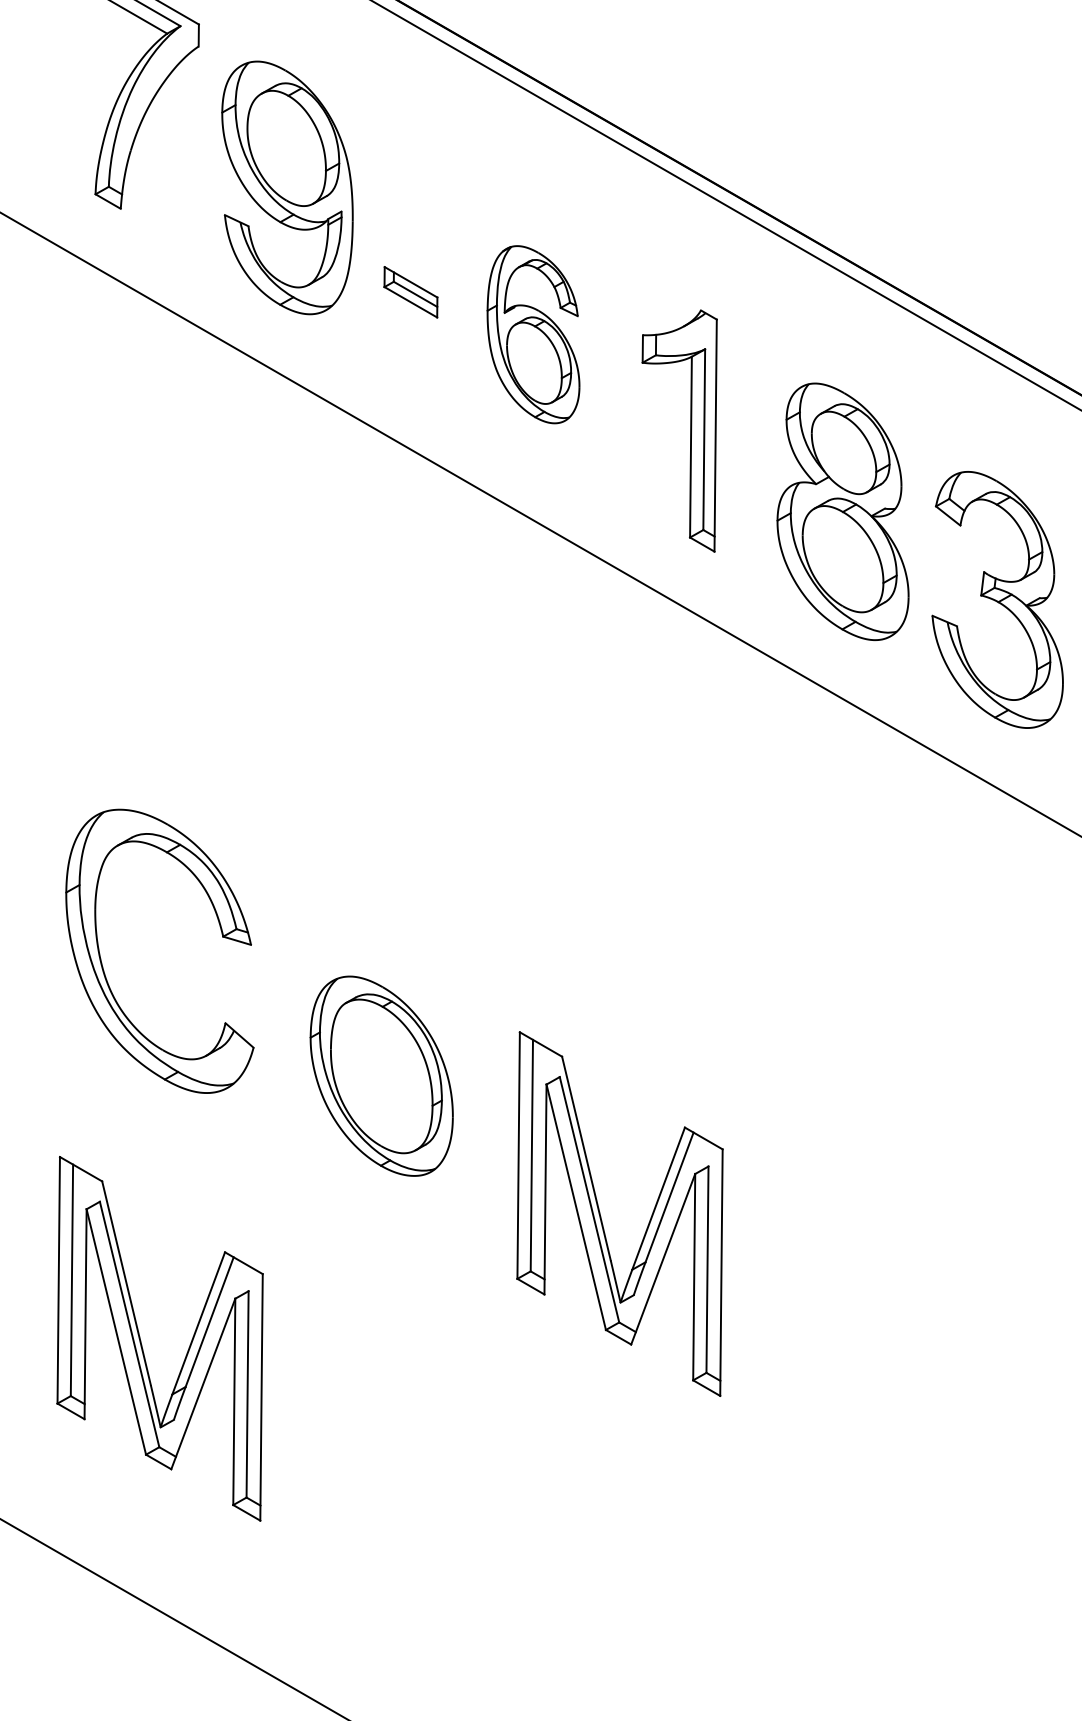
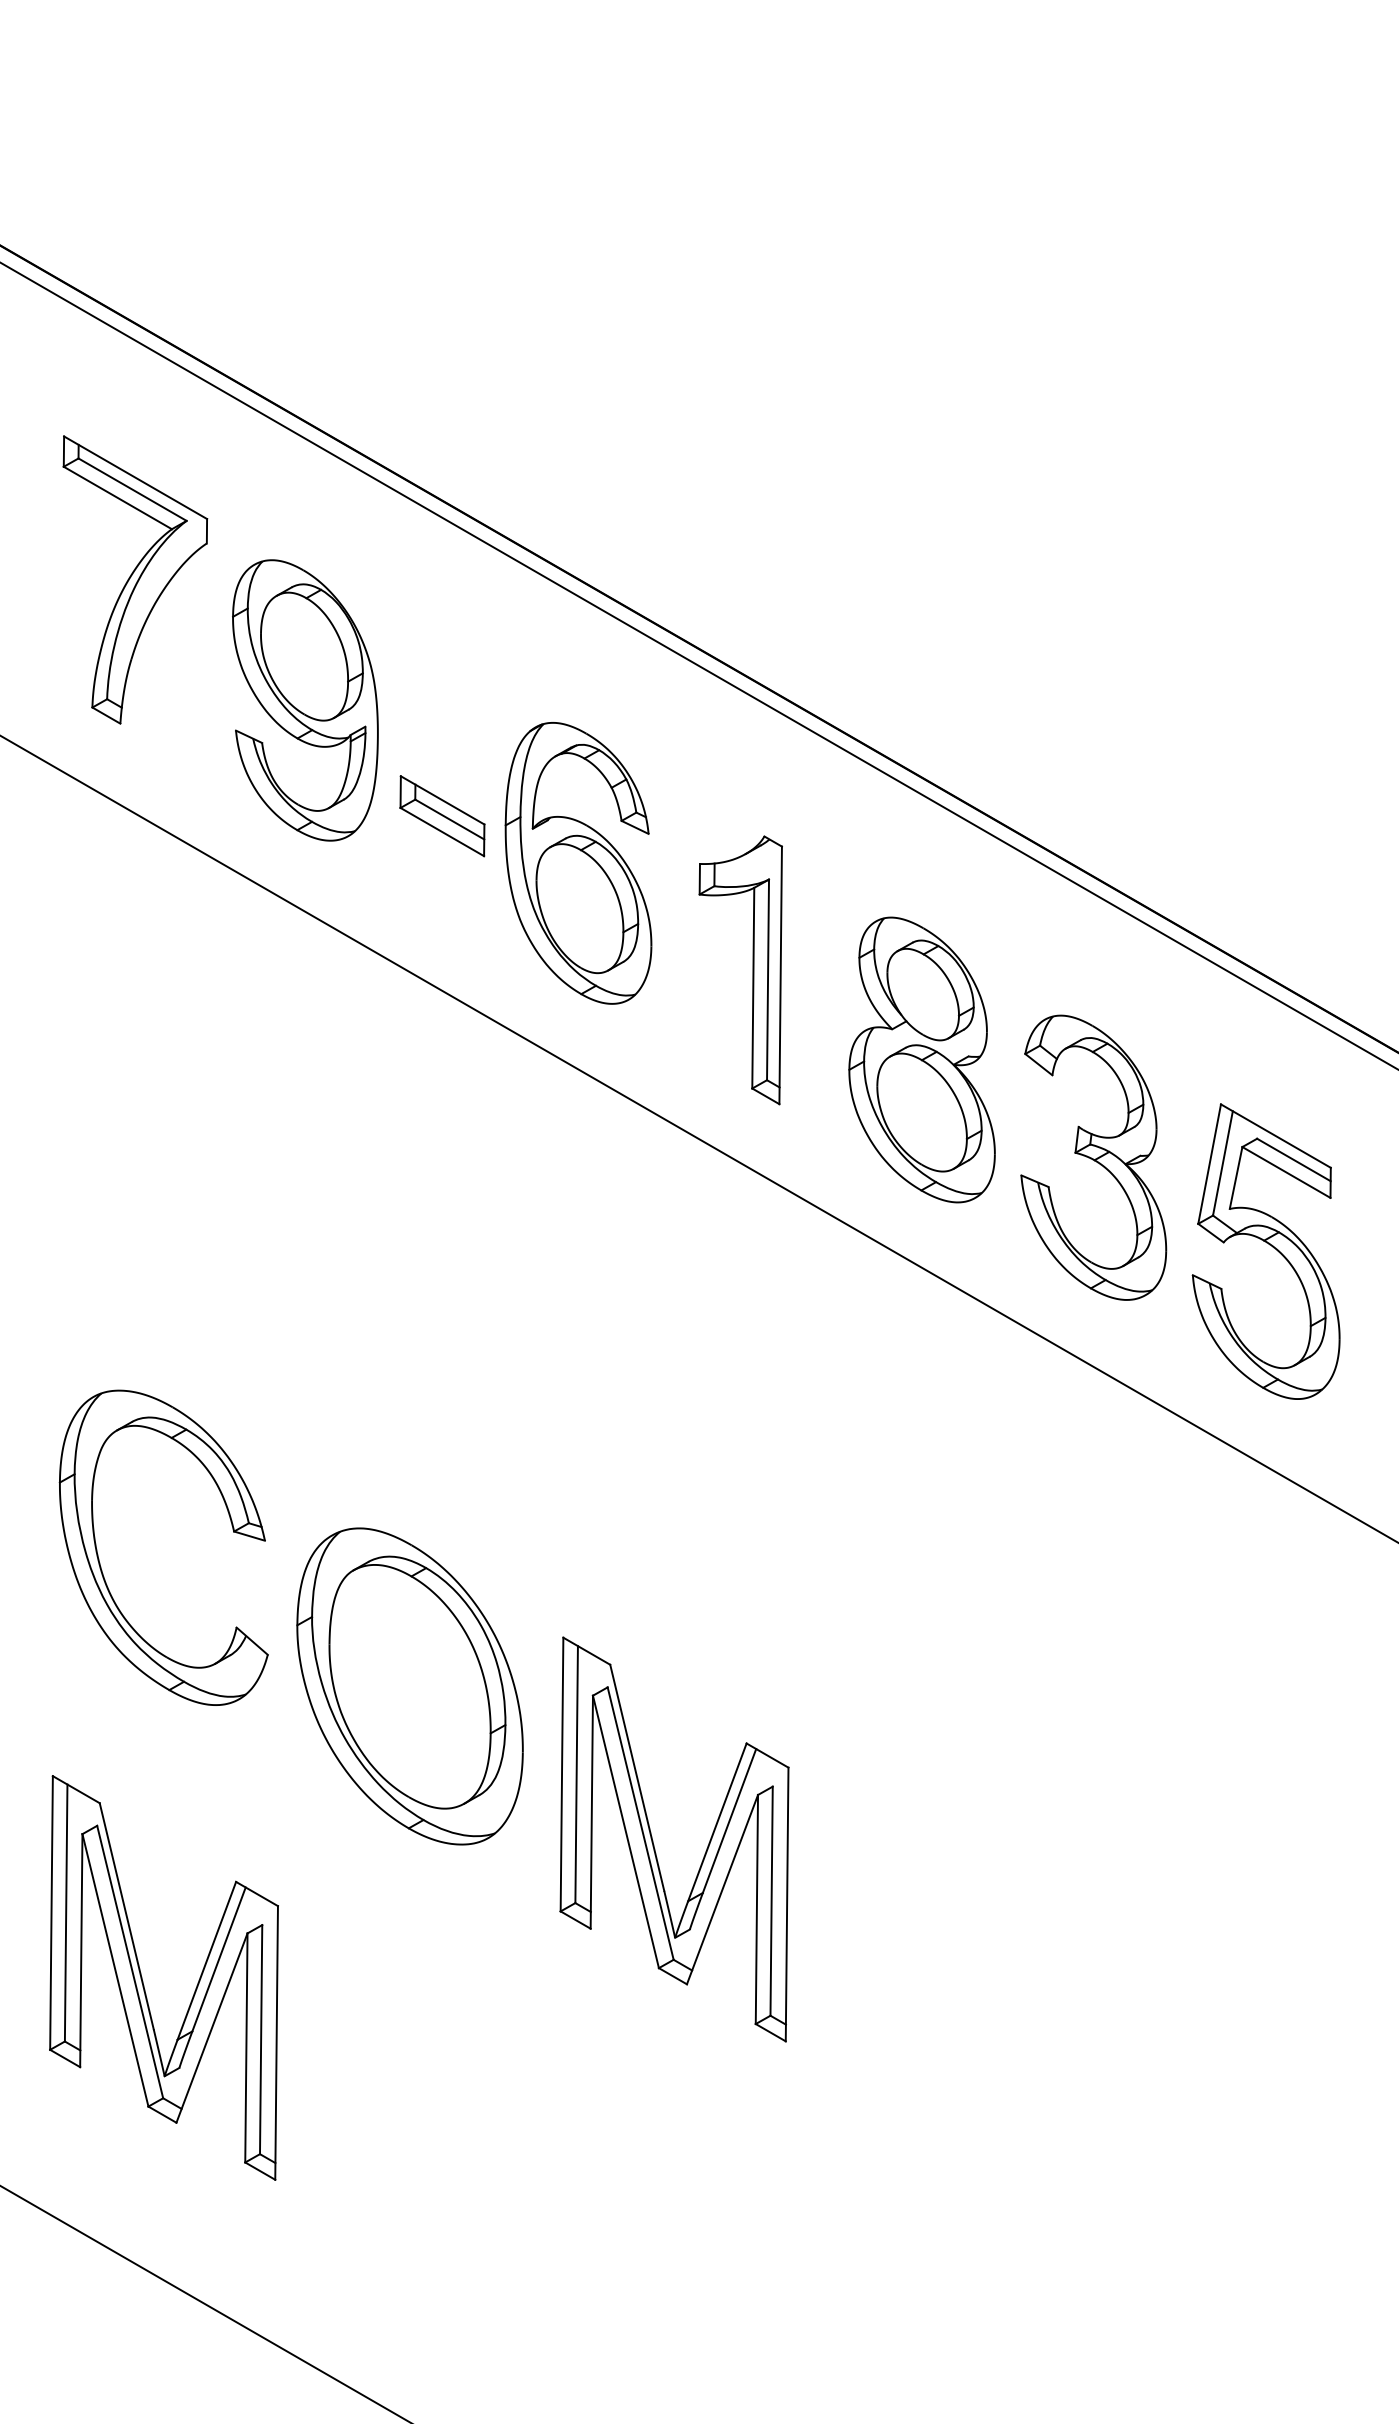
part: (410, 292) -> (442, 816), size x1.43
part: (533, 334) -> (578, 863), size x1.43
part: (381, 1076) -> (409, 1686), size x1.43

